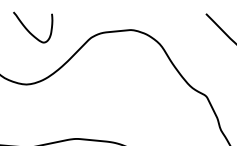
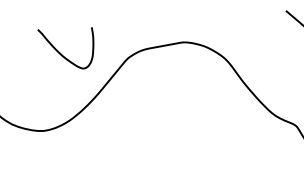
curve: (29, 30) -> (62, 53), moved

